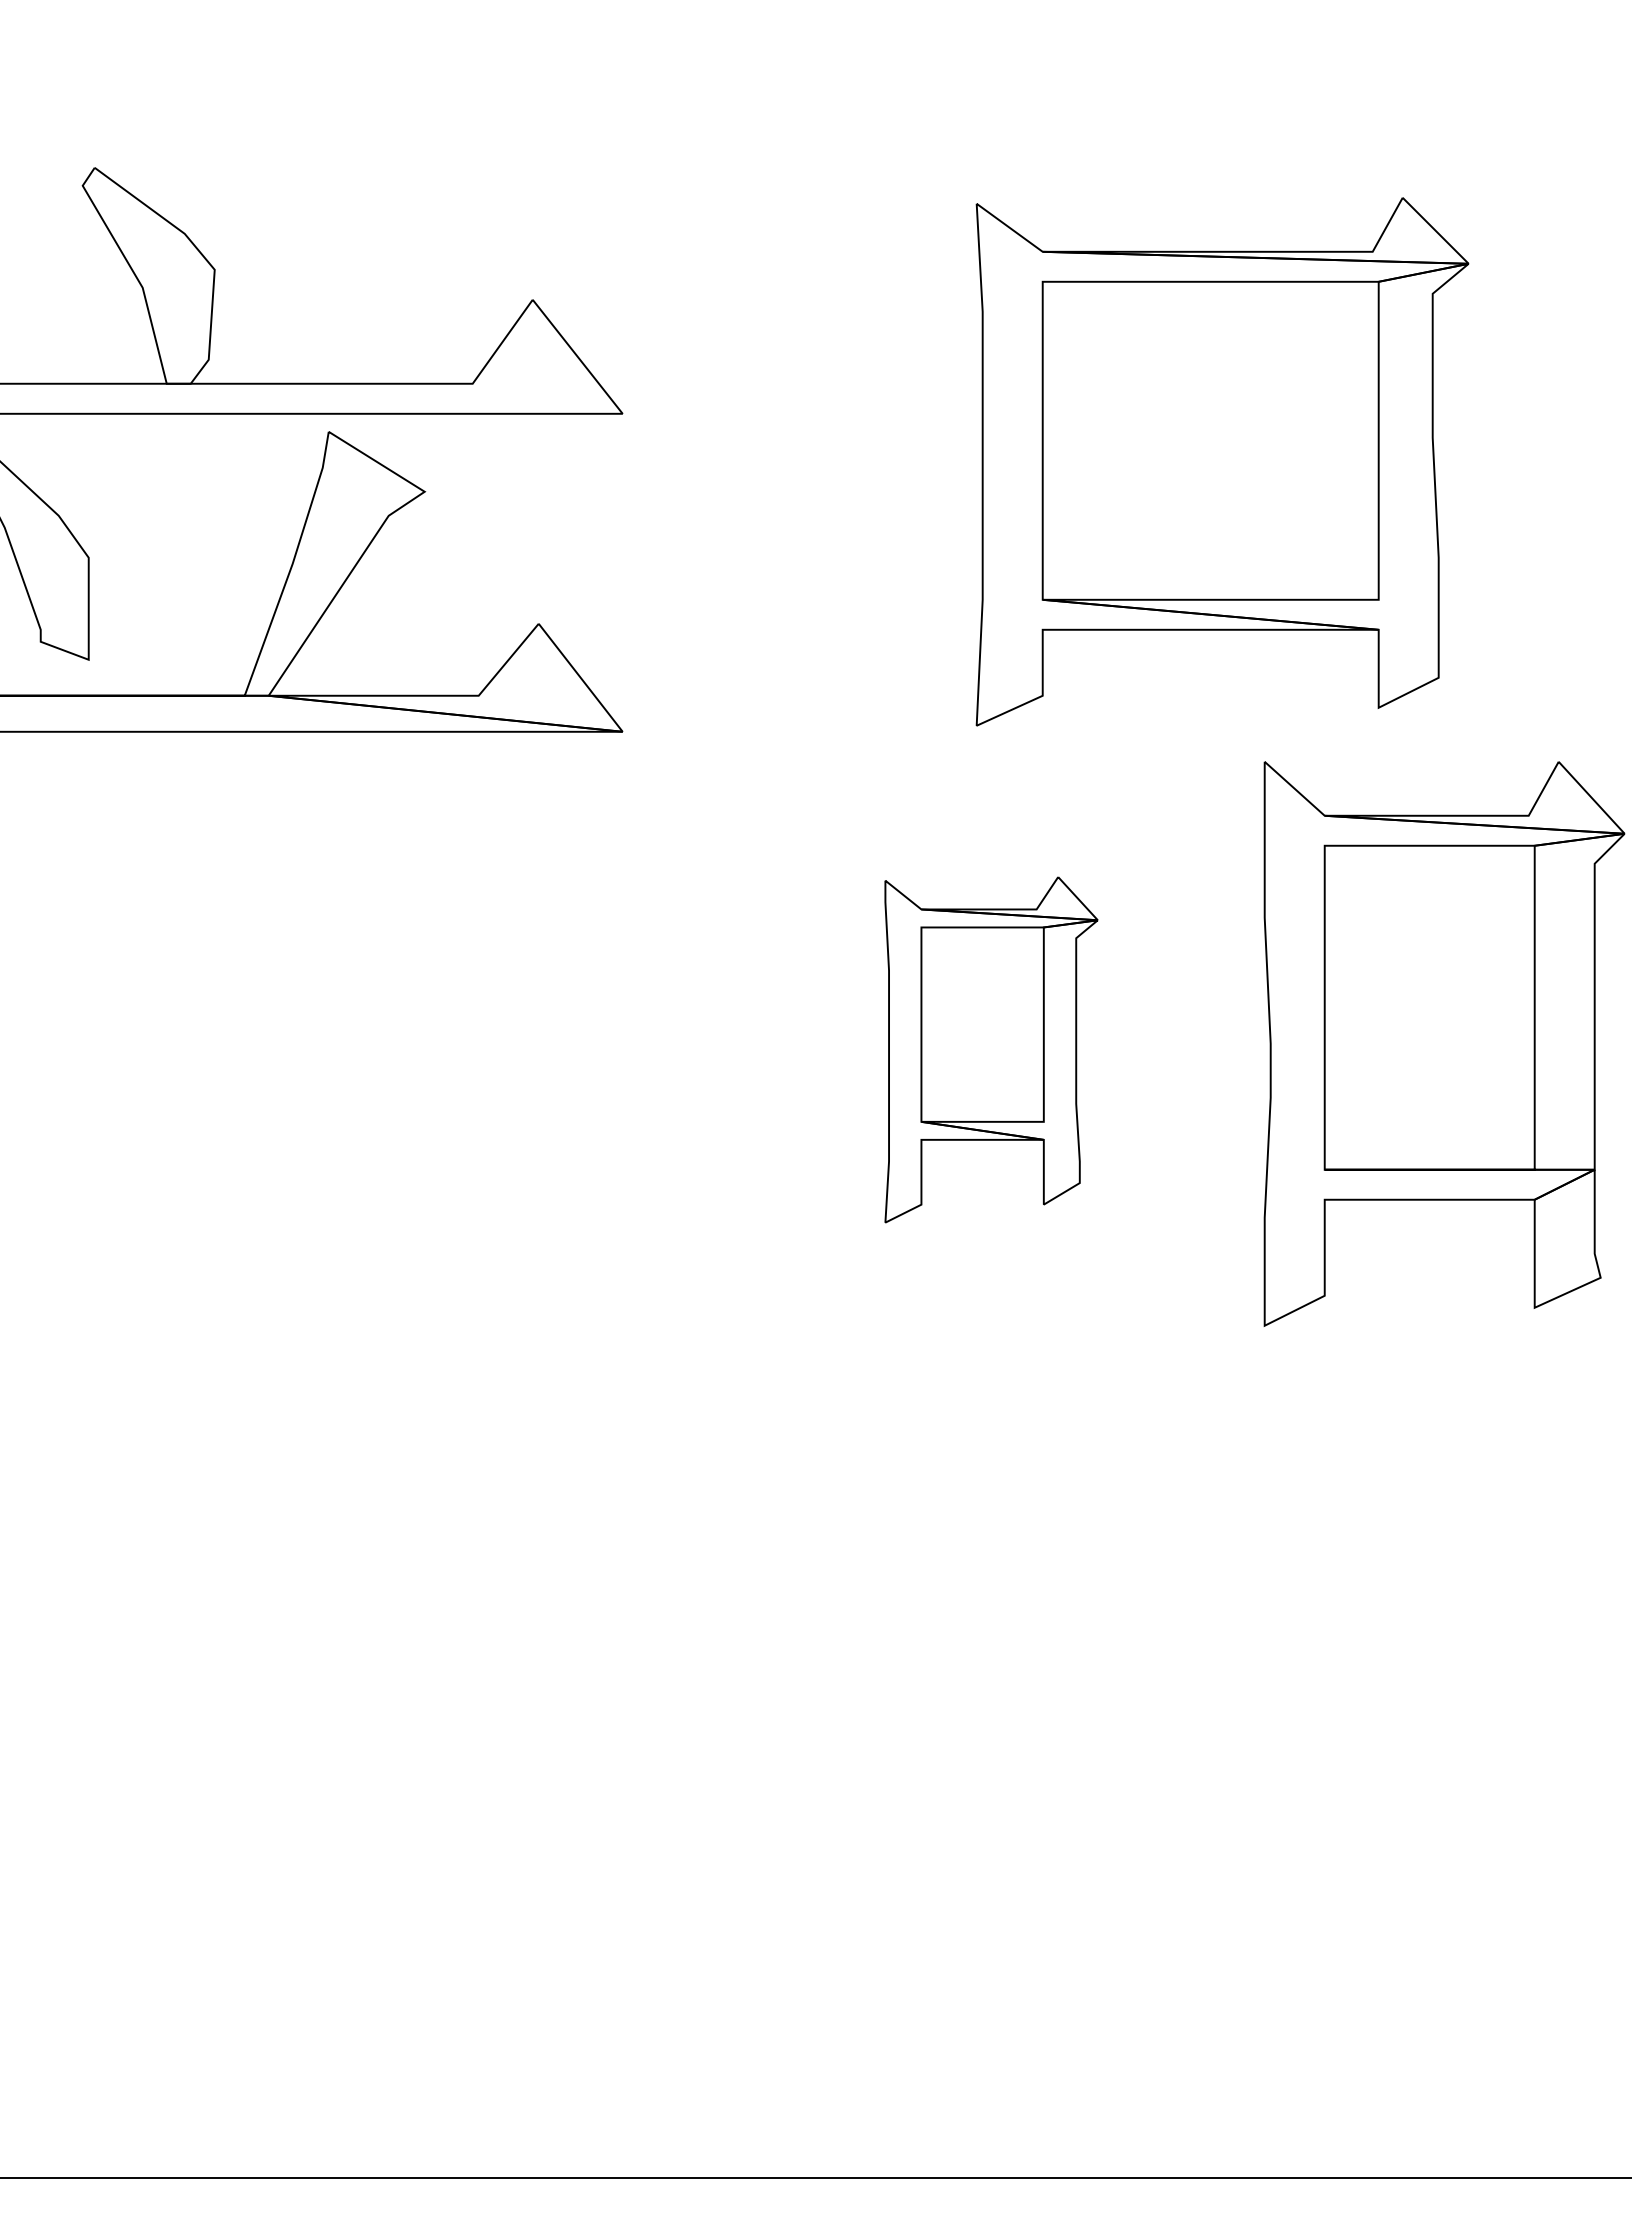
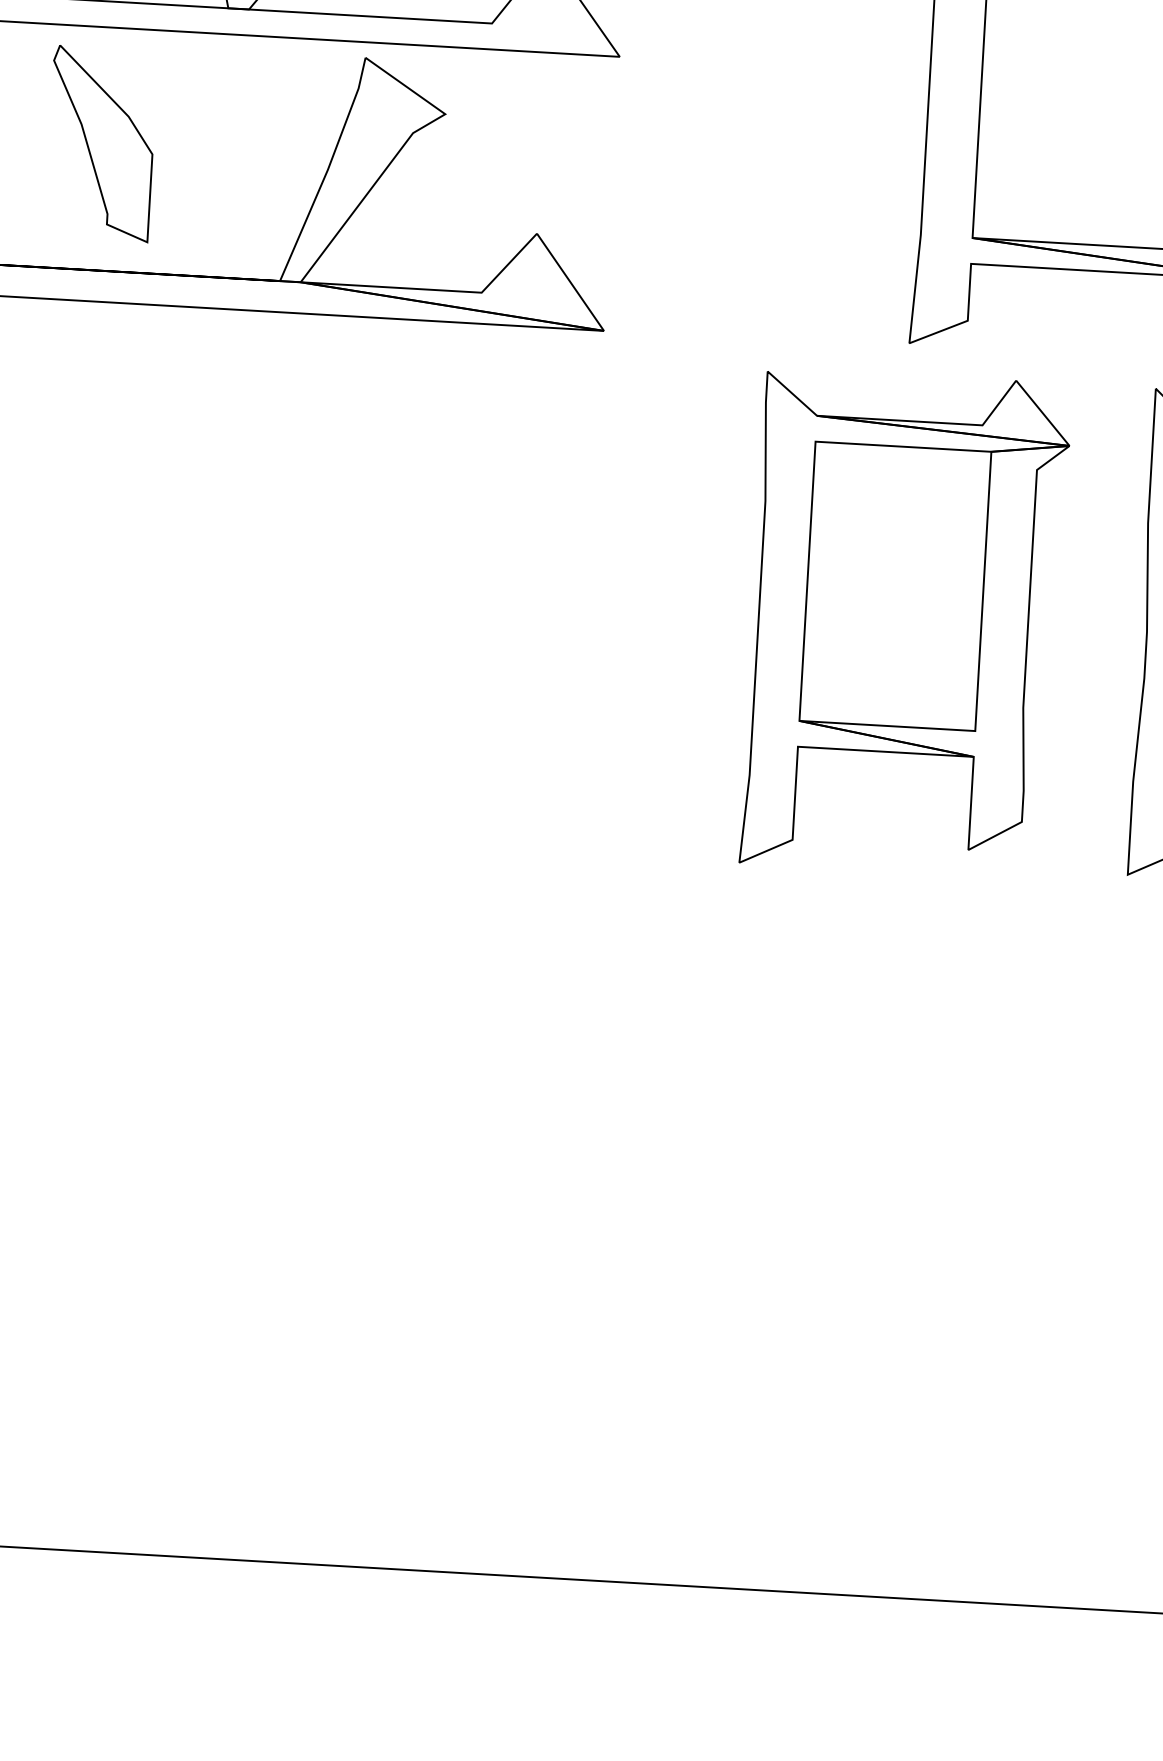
part: (991, 1049) -> (906, 623), size x1.67

